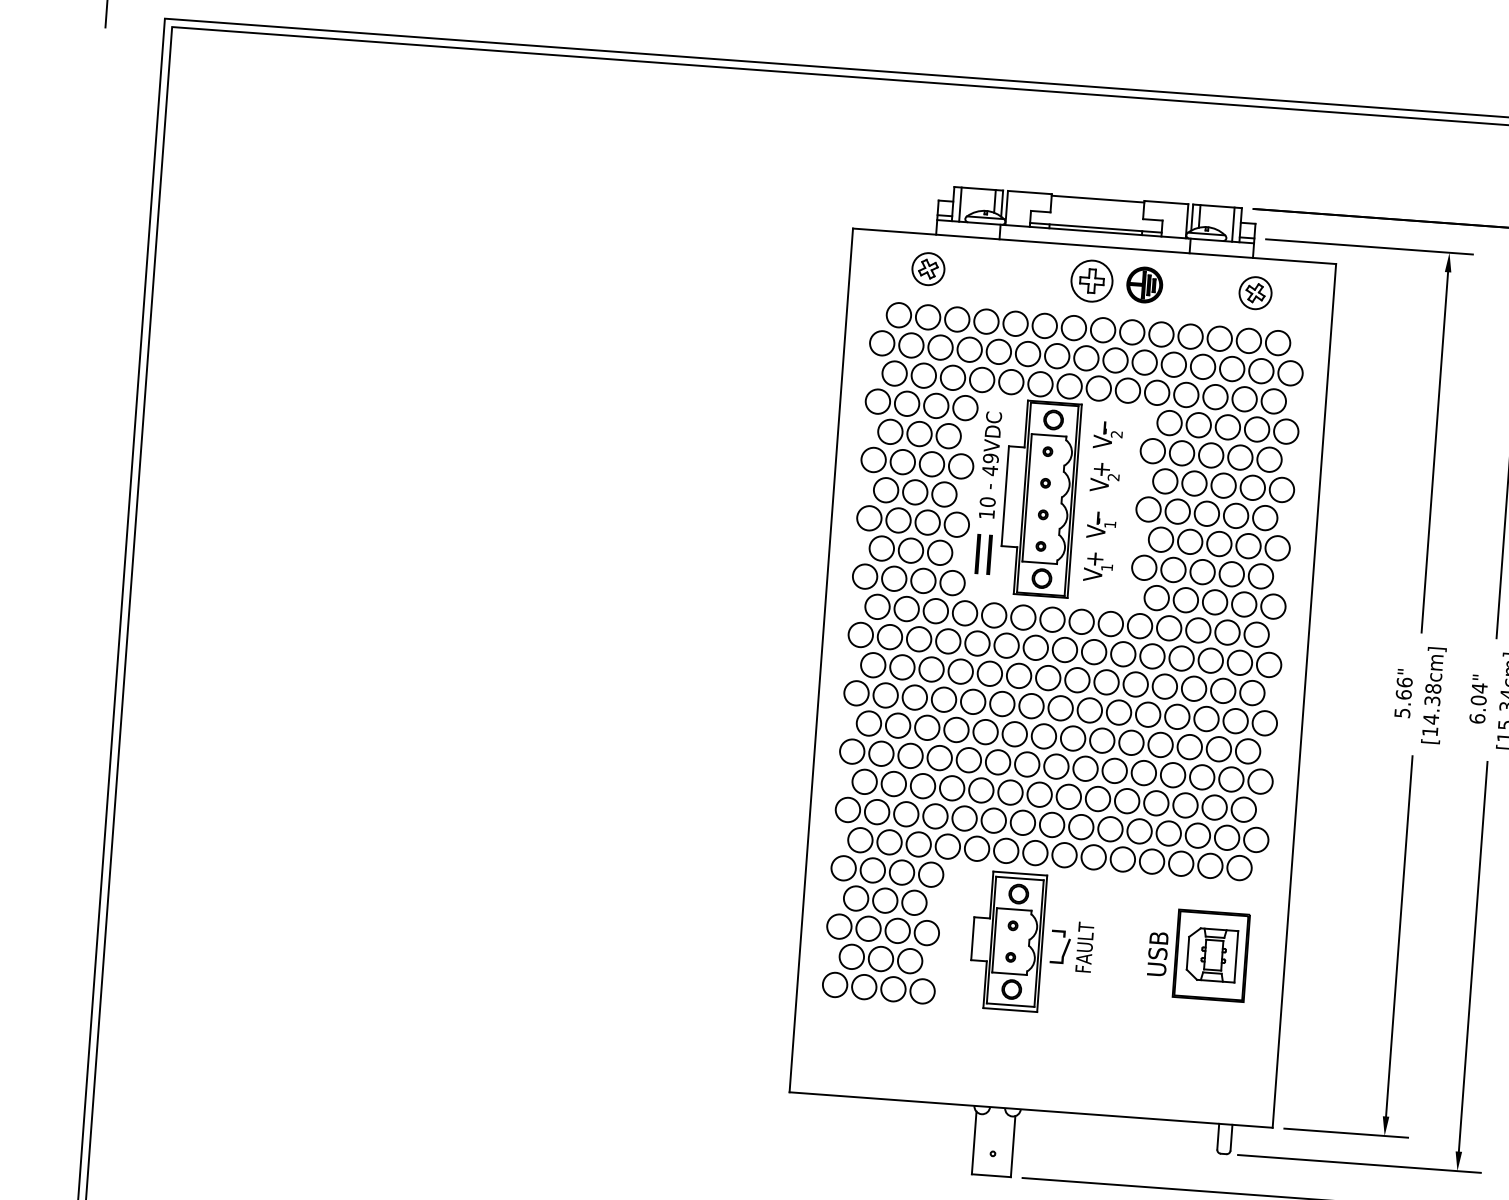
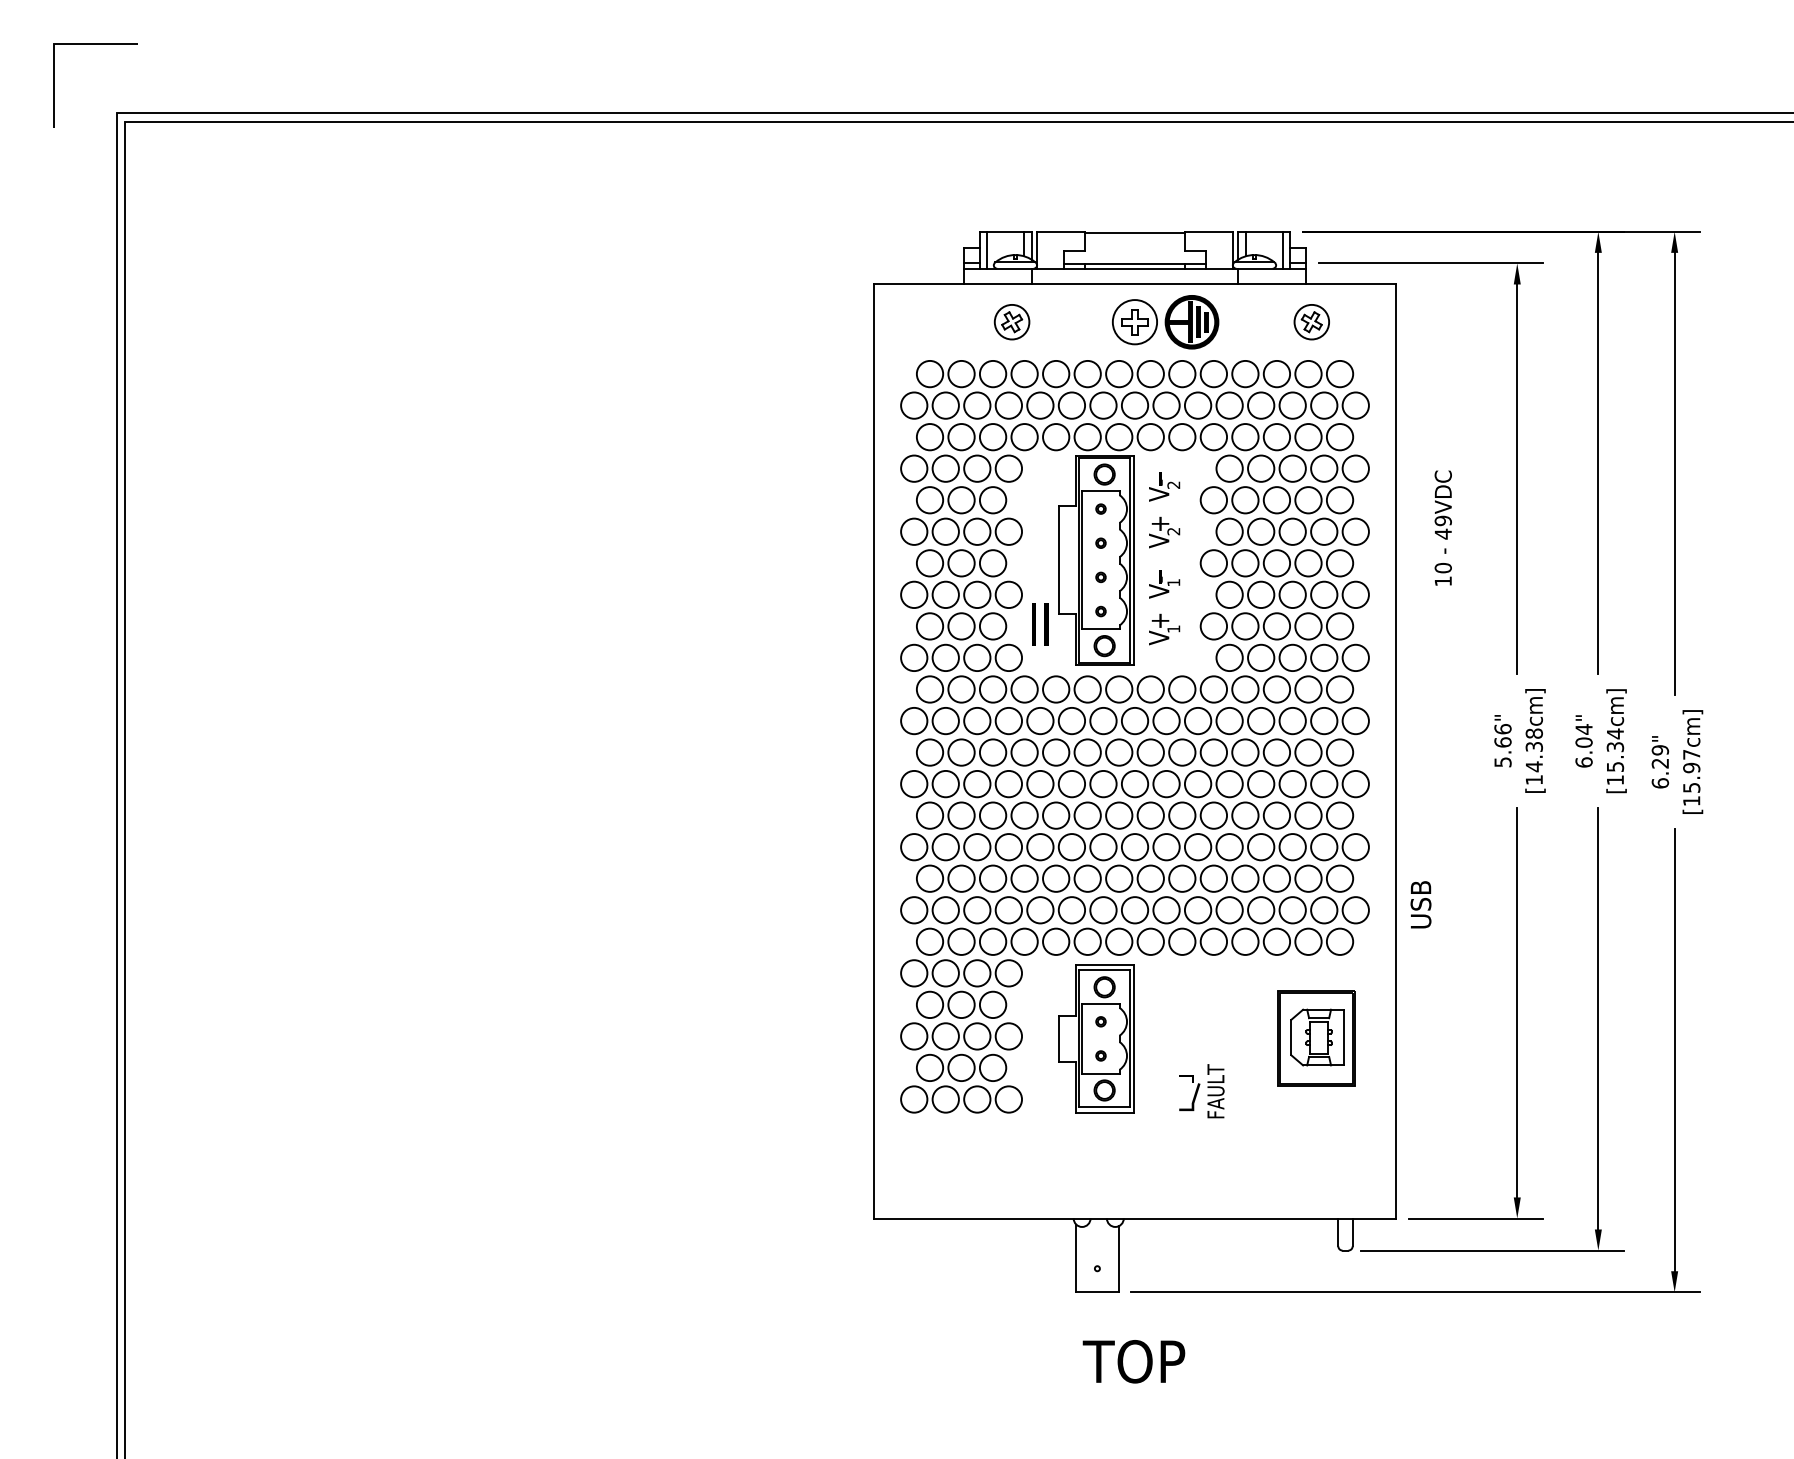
part: (927, 269) -> (1011, 322), moved
part: (1144, 284) -> (1191, 321), size x1.4
text: (989, 464) -> (1442, 527), moved
text: (1071, 946) -> (1201, 1091), moved
text: (1157, 953) -> (1420, 904), moved

